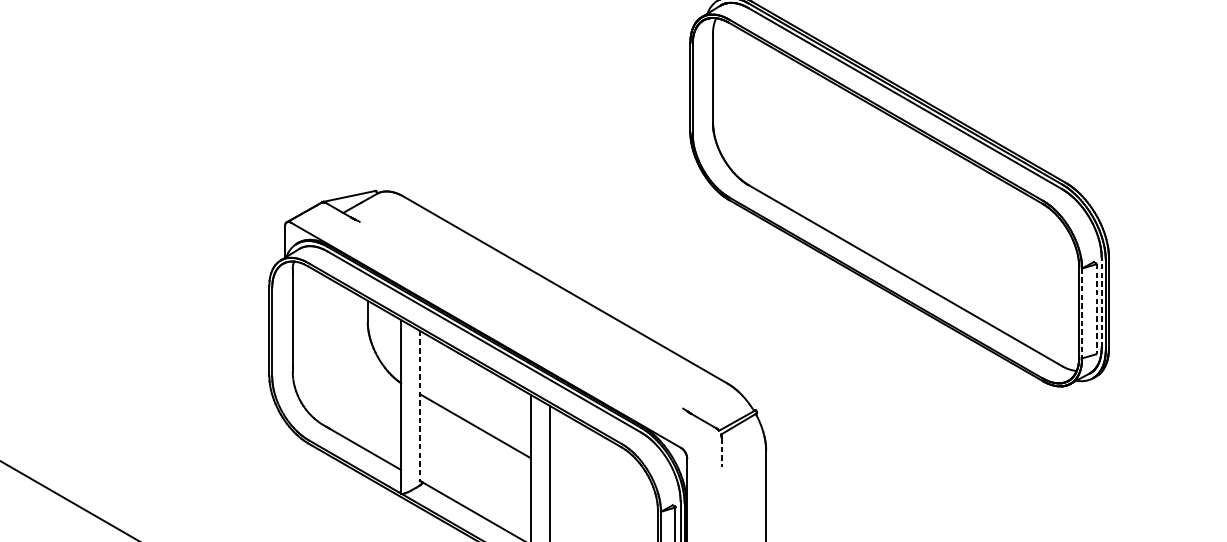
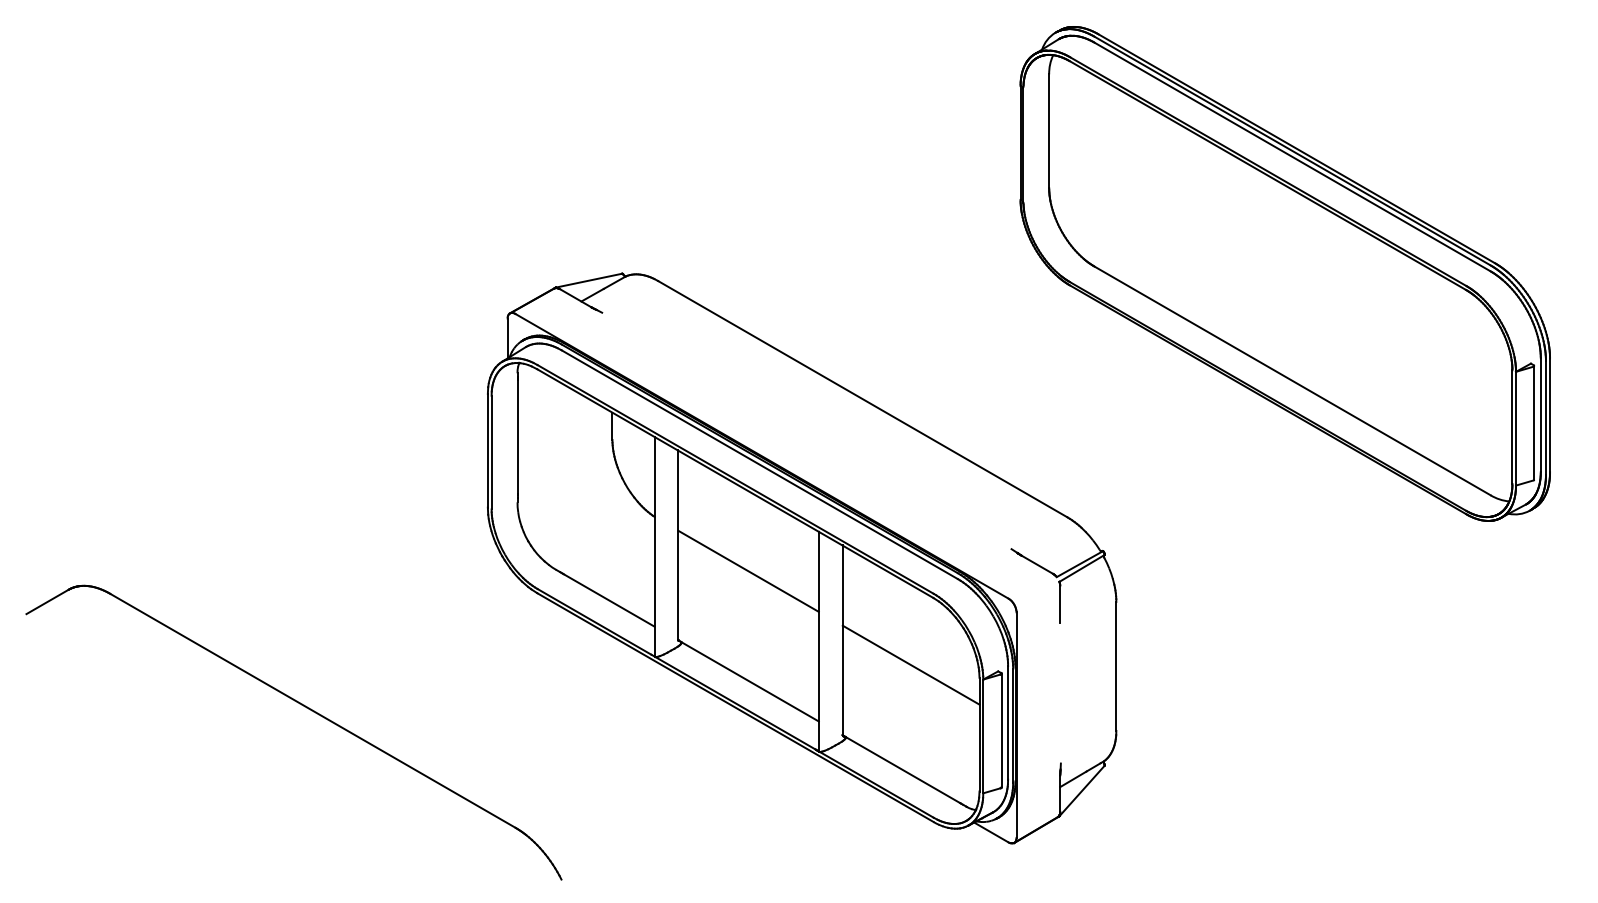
line: (1101, 303) -> (1540, 415), dashed -> solid
line: (1096, 308) -> (1534, 422), dashed -> solid
line: (1082, 313) -> (1516, 428), dashed -> solid
line: (420, 405) -> (678, 545), dashed -> solid
line: (721, 452) -> (1060, 604), dashed -> solid
line: (603, 499) -> (910, 664), added

